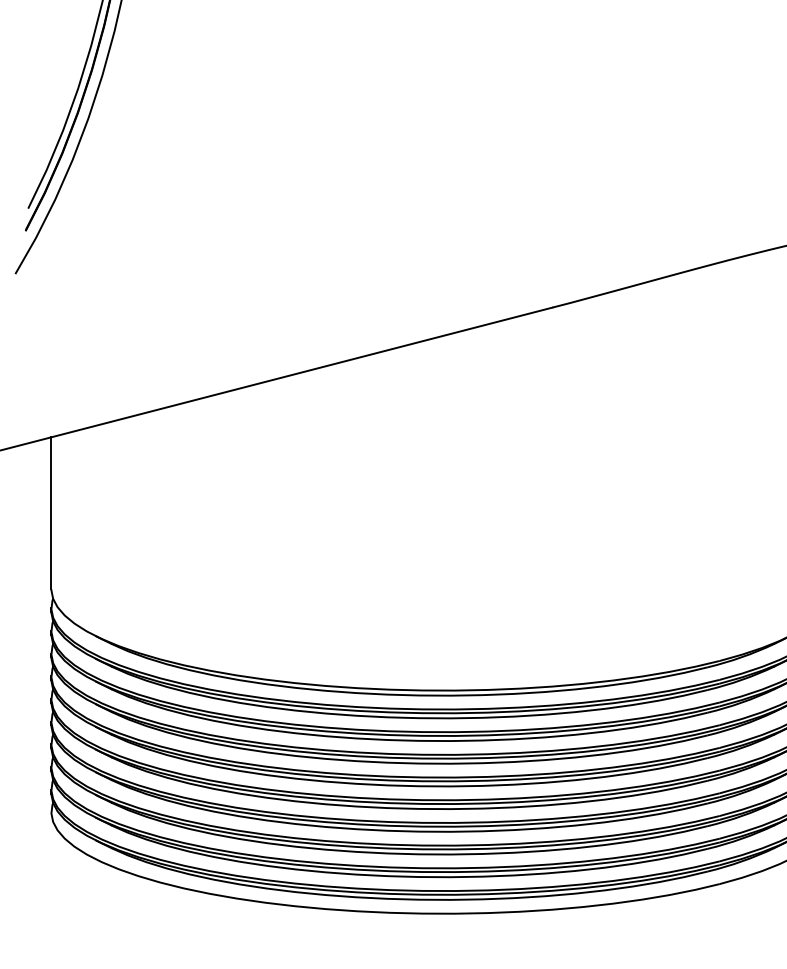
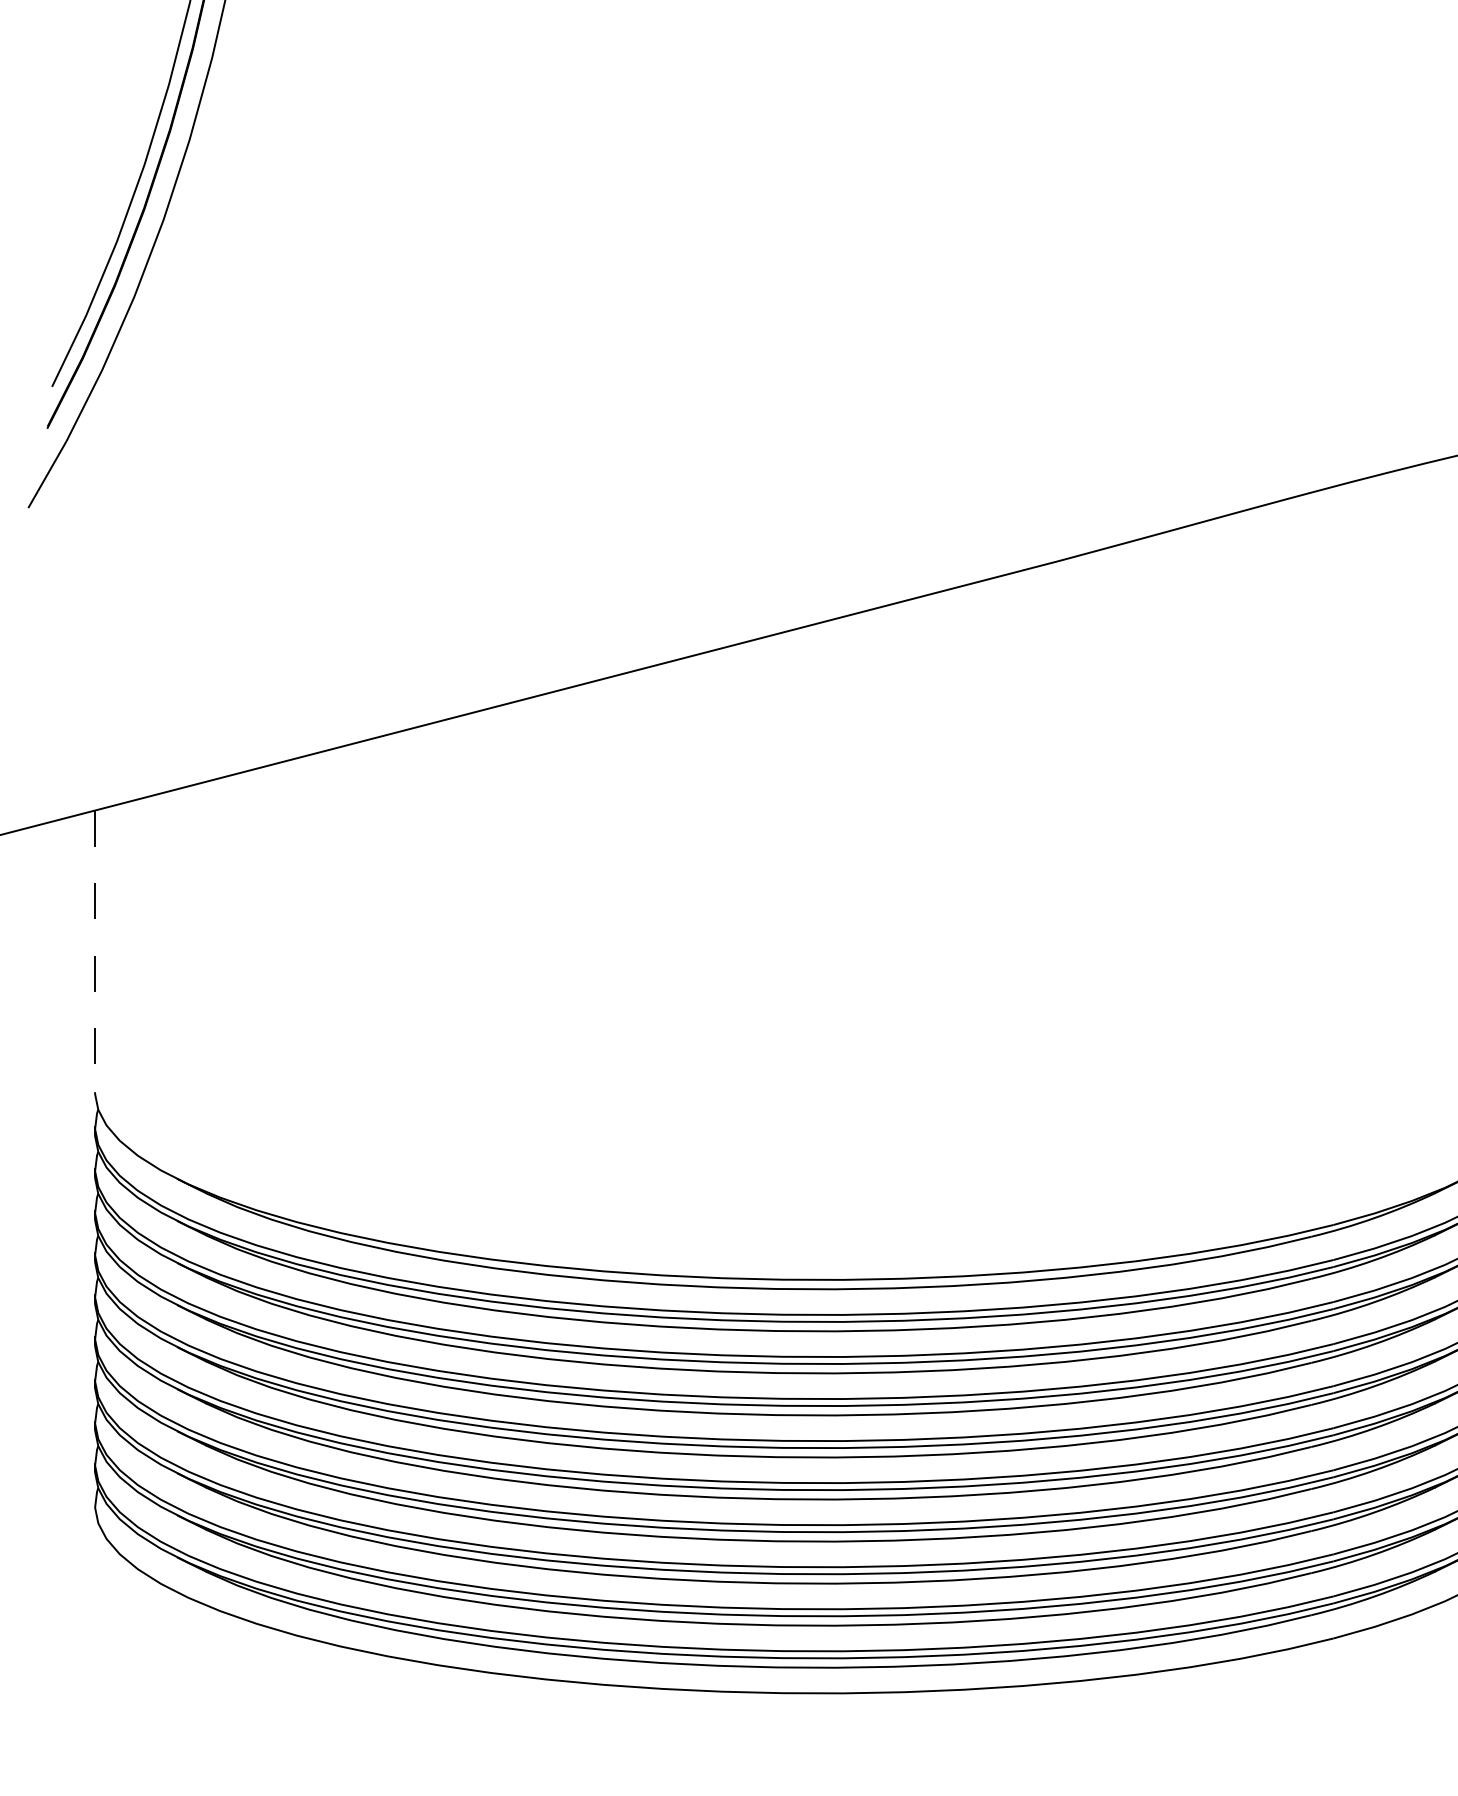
line: (51, 513) -> (95, 951), solid -> dashed

